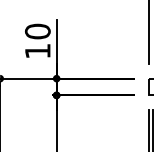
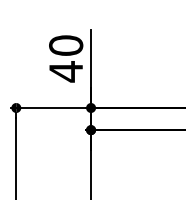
text: (37, 51) -> (65, 72), 10 -> 40

